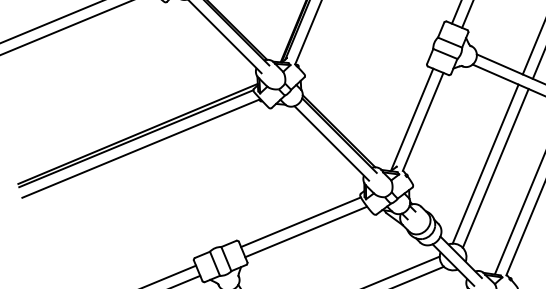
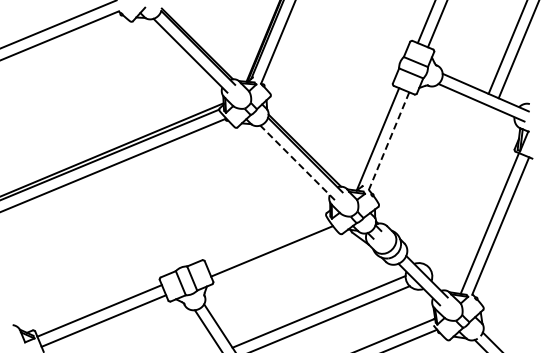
line: (423, 121) -> (389, 140), solid -> dashed
line: (331, 143) -> (297, 162), solid -> dashed
line: (485, 164) -> (451, 183), removed
line: (495, 168) -> (461, 187), removed
line: (300, 222) -> (266, 241), removed

